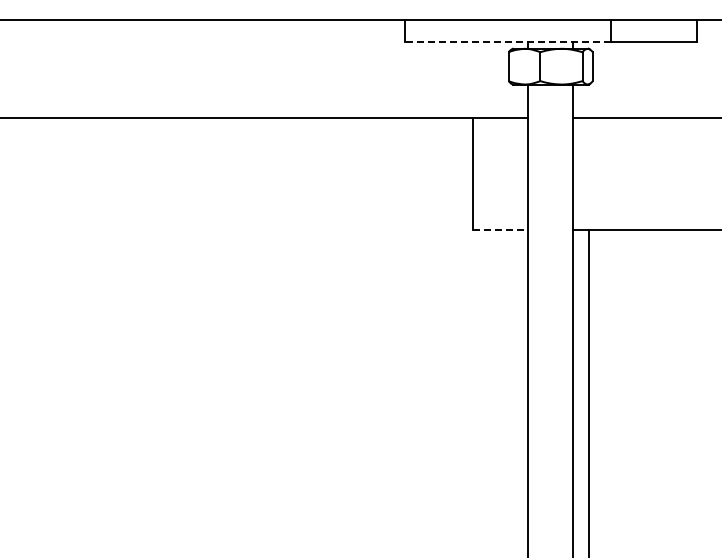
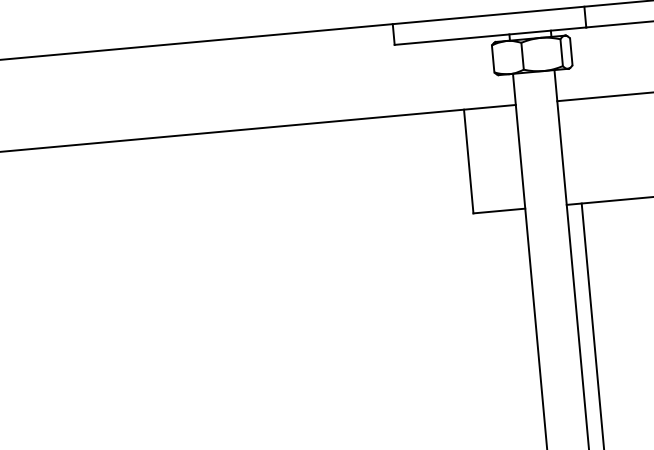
line: (507, 42) -> (489, 36), dashed -> solid
line: (500, 229) -> (499, 210), dashed -> solid

